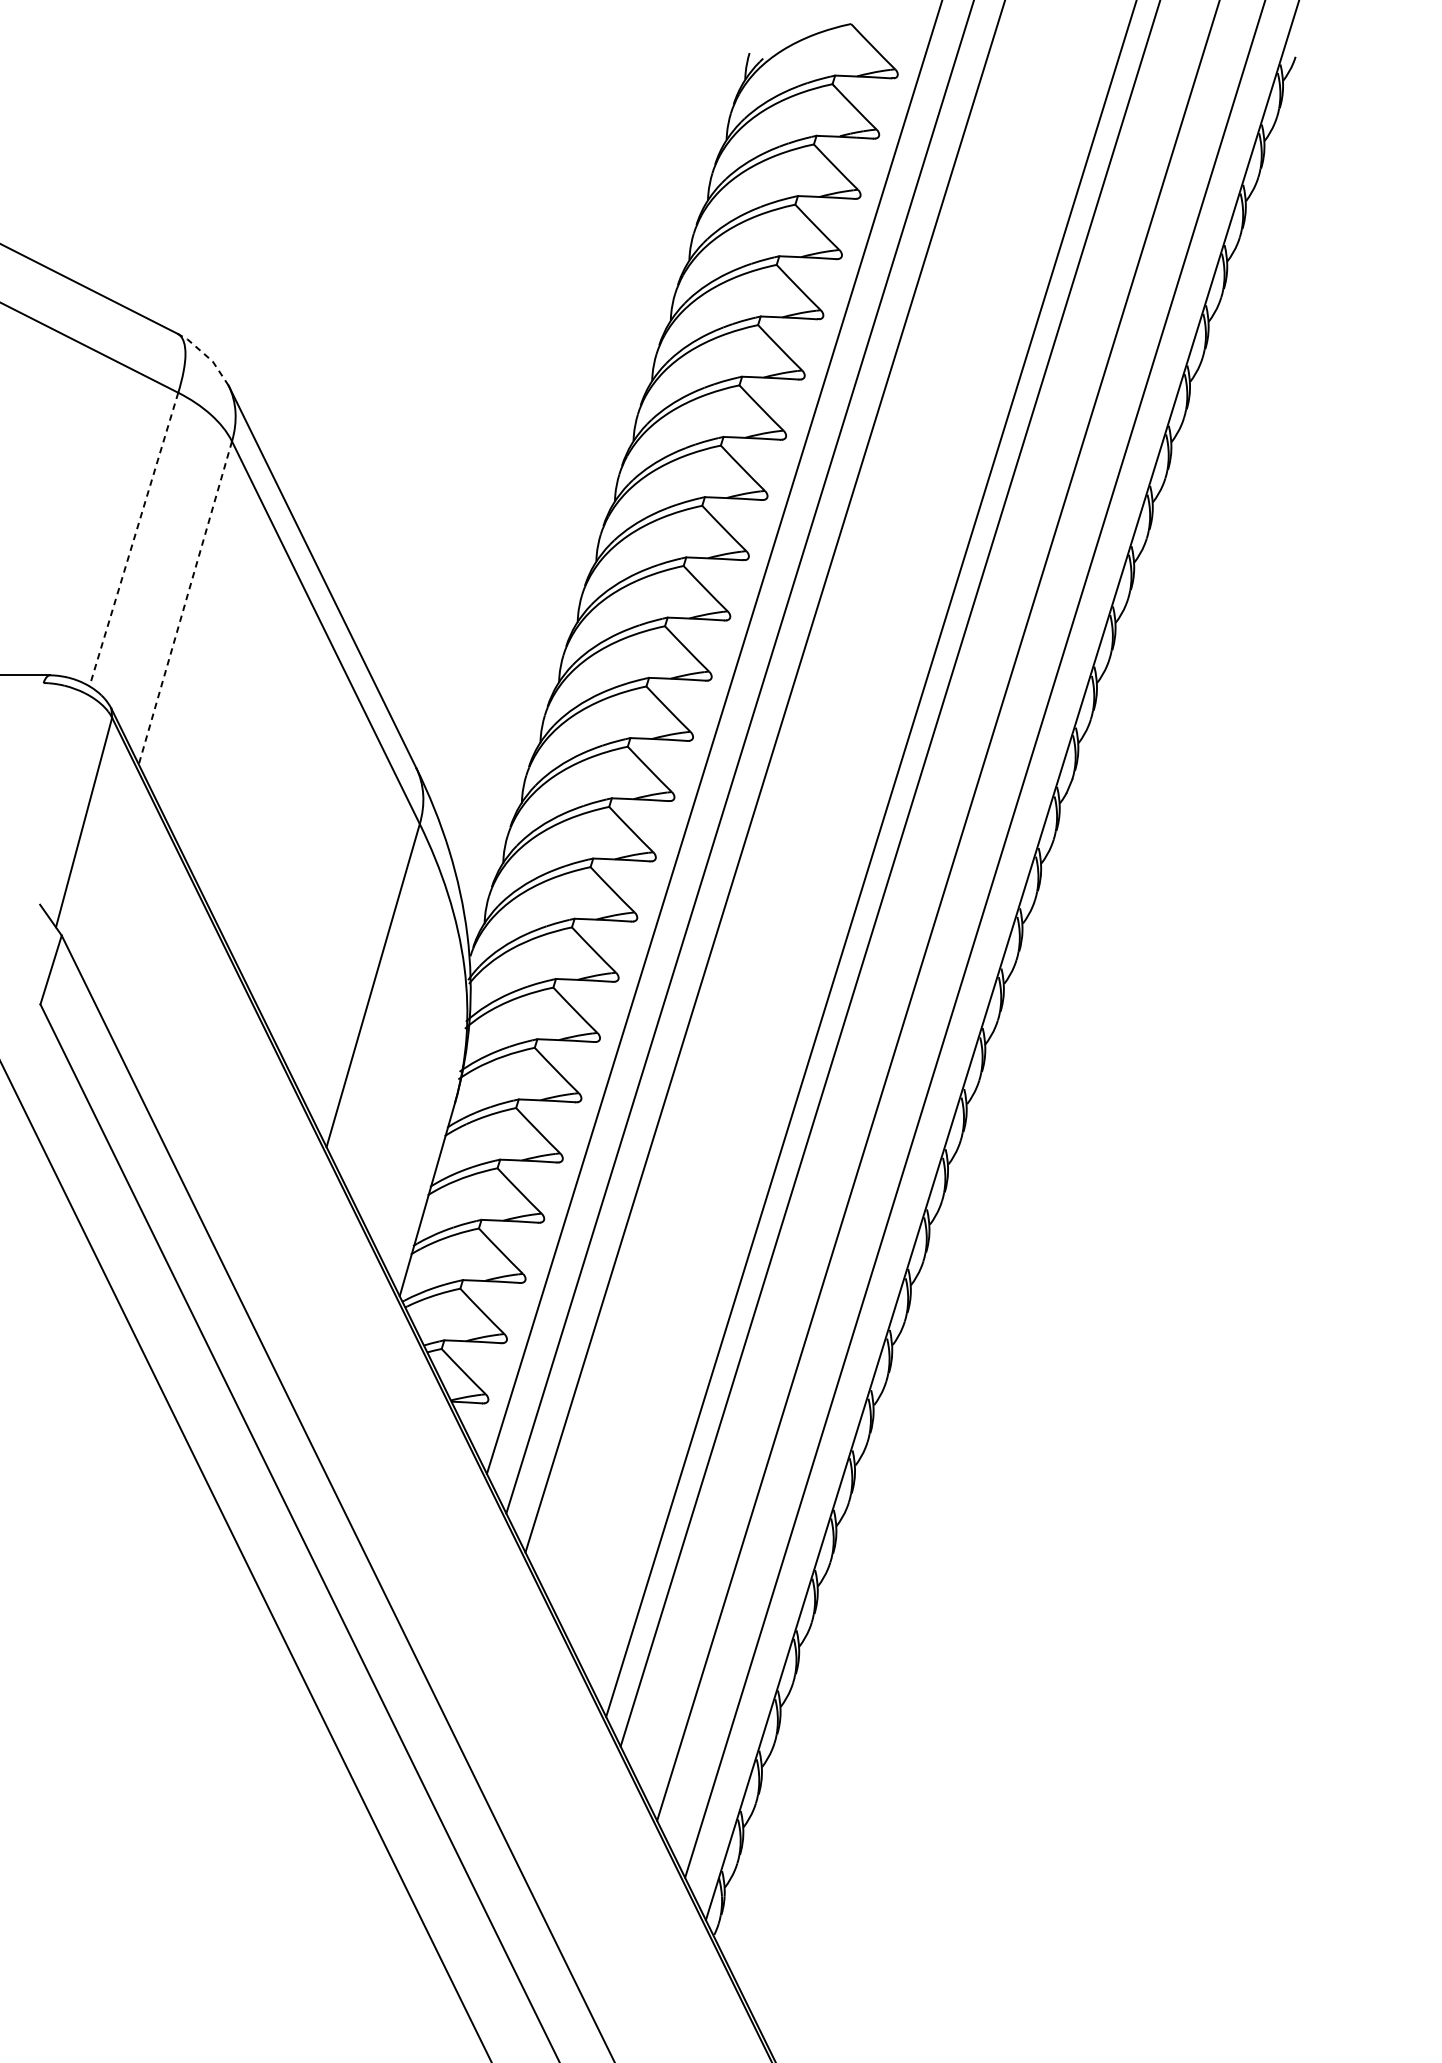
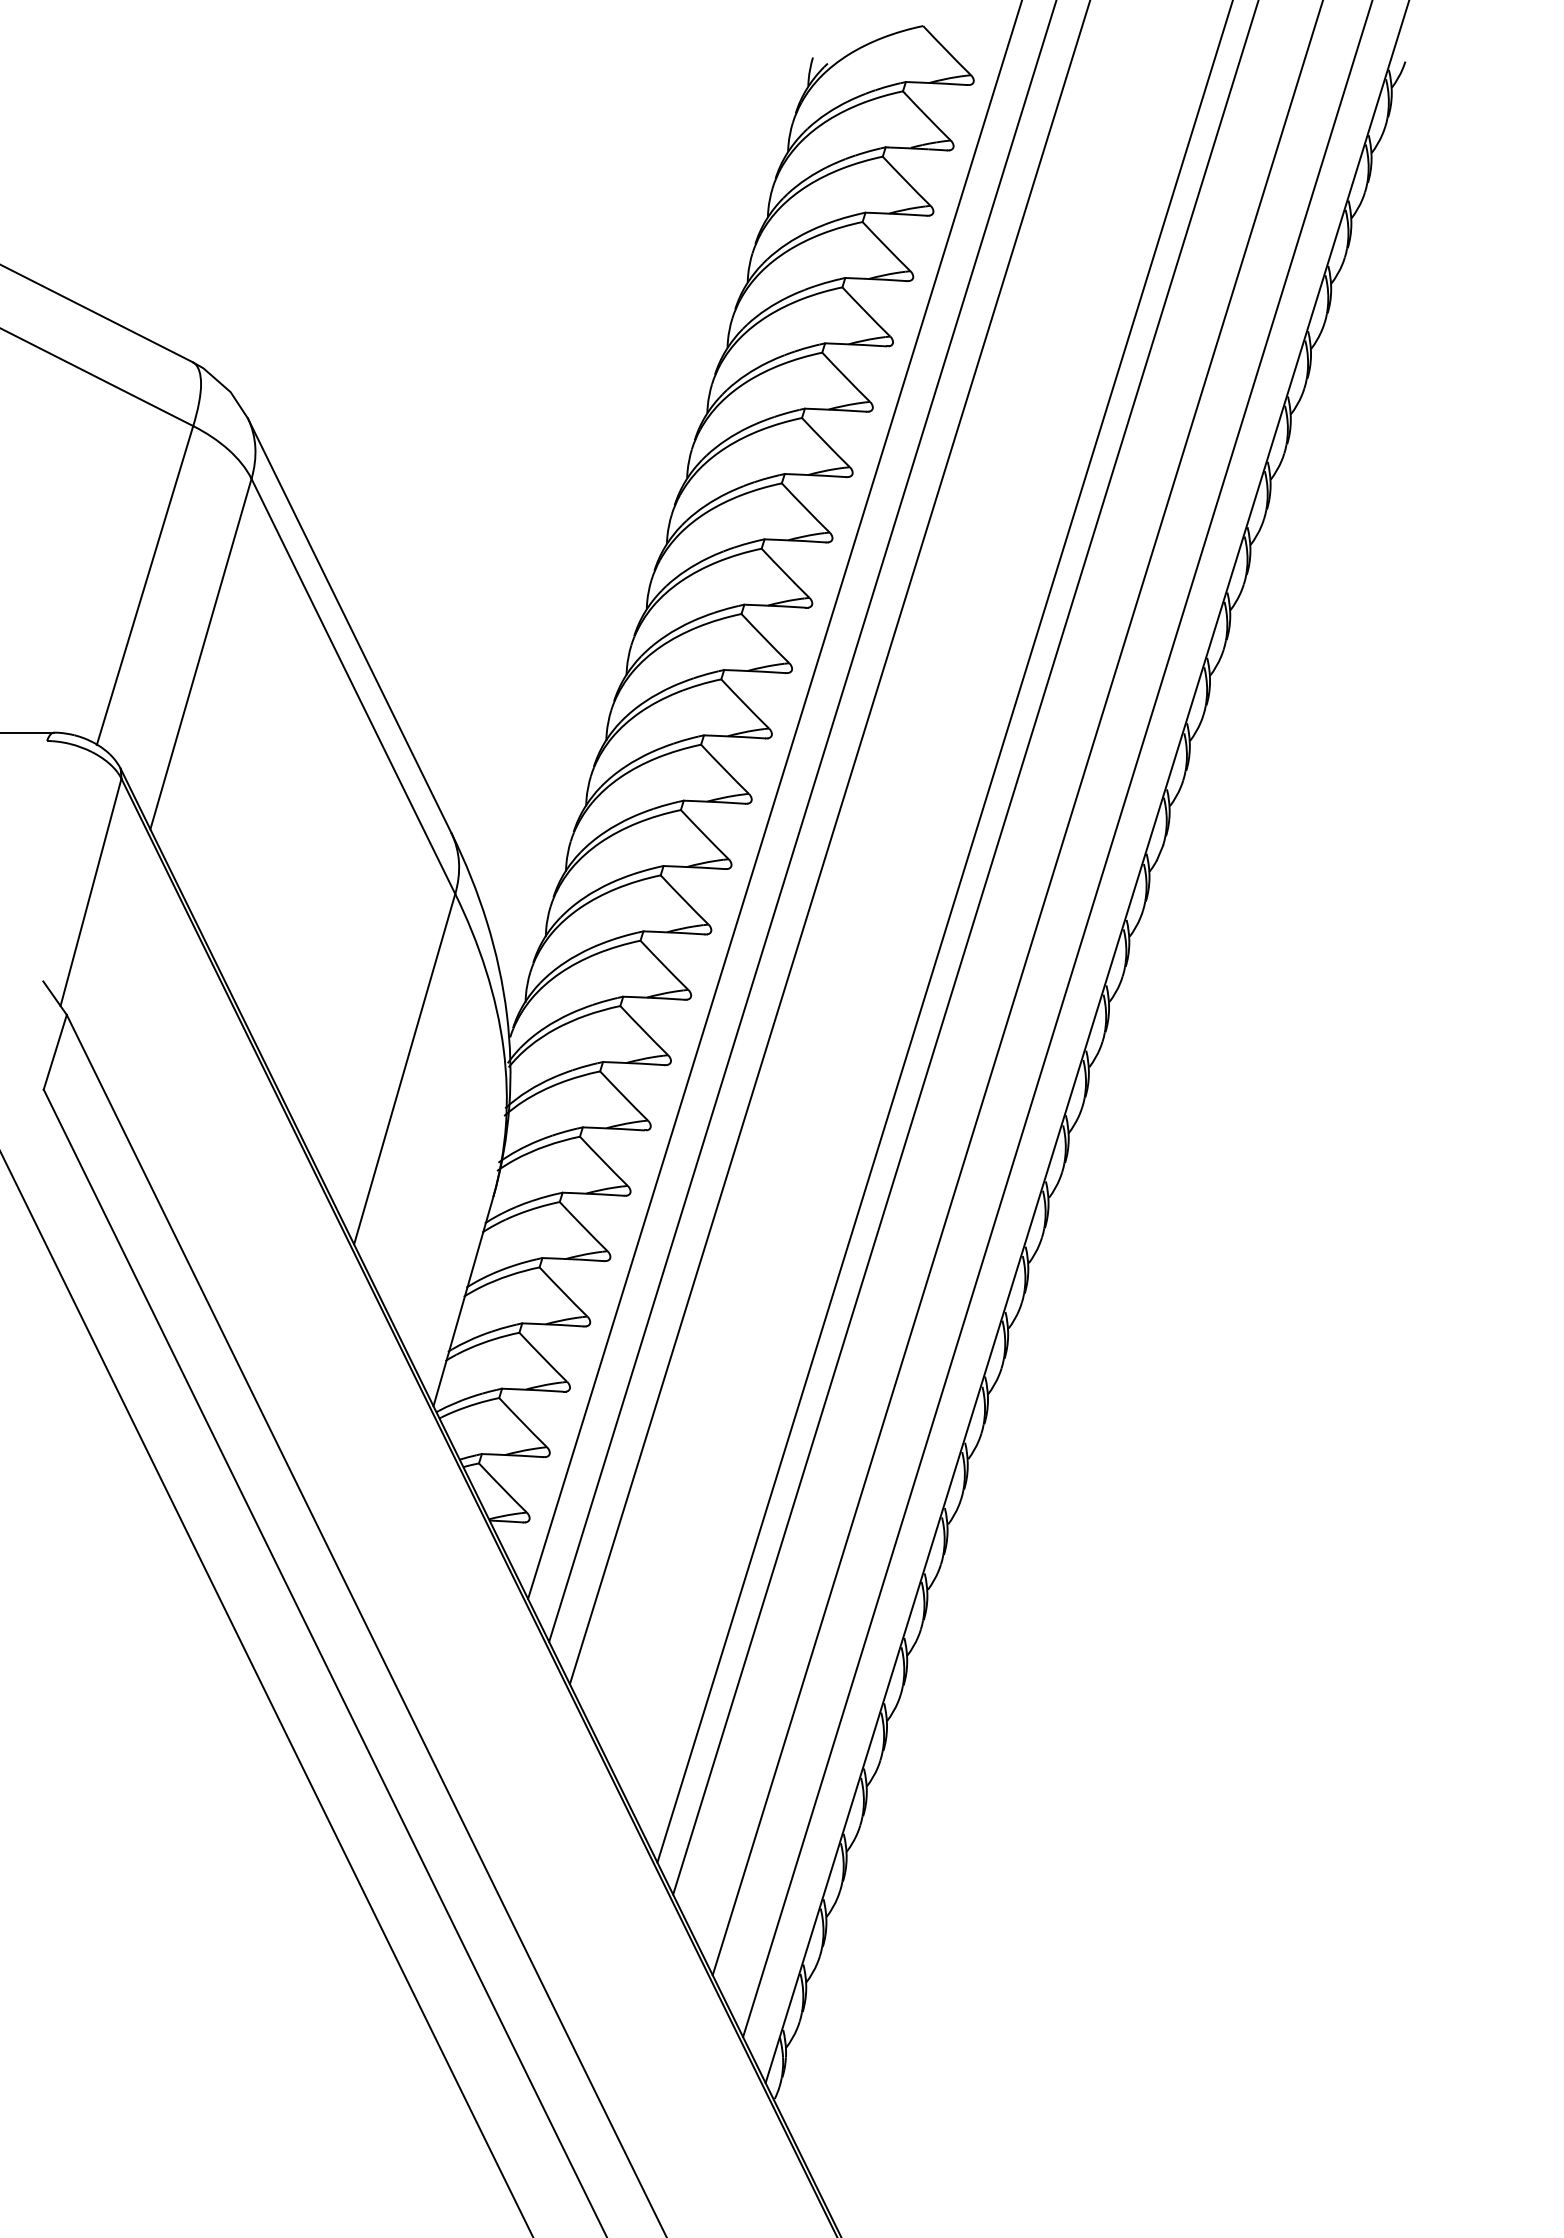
line: (207, 356) -> (224, 386), dashed -> solid
line: (134, 539) -> (145, 585), dashed -> solid
line: (184, 603) -> (200, 654), dashed -> solid

